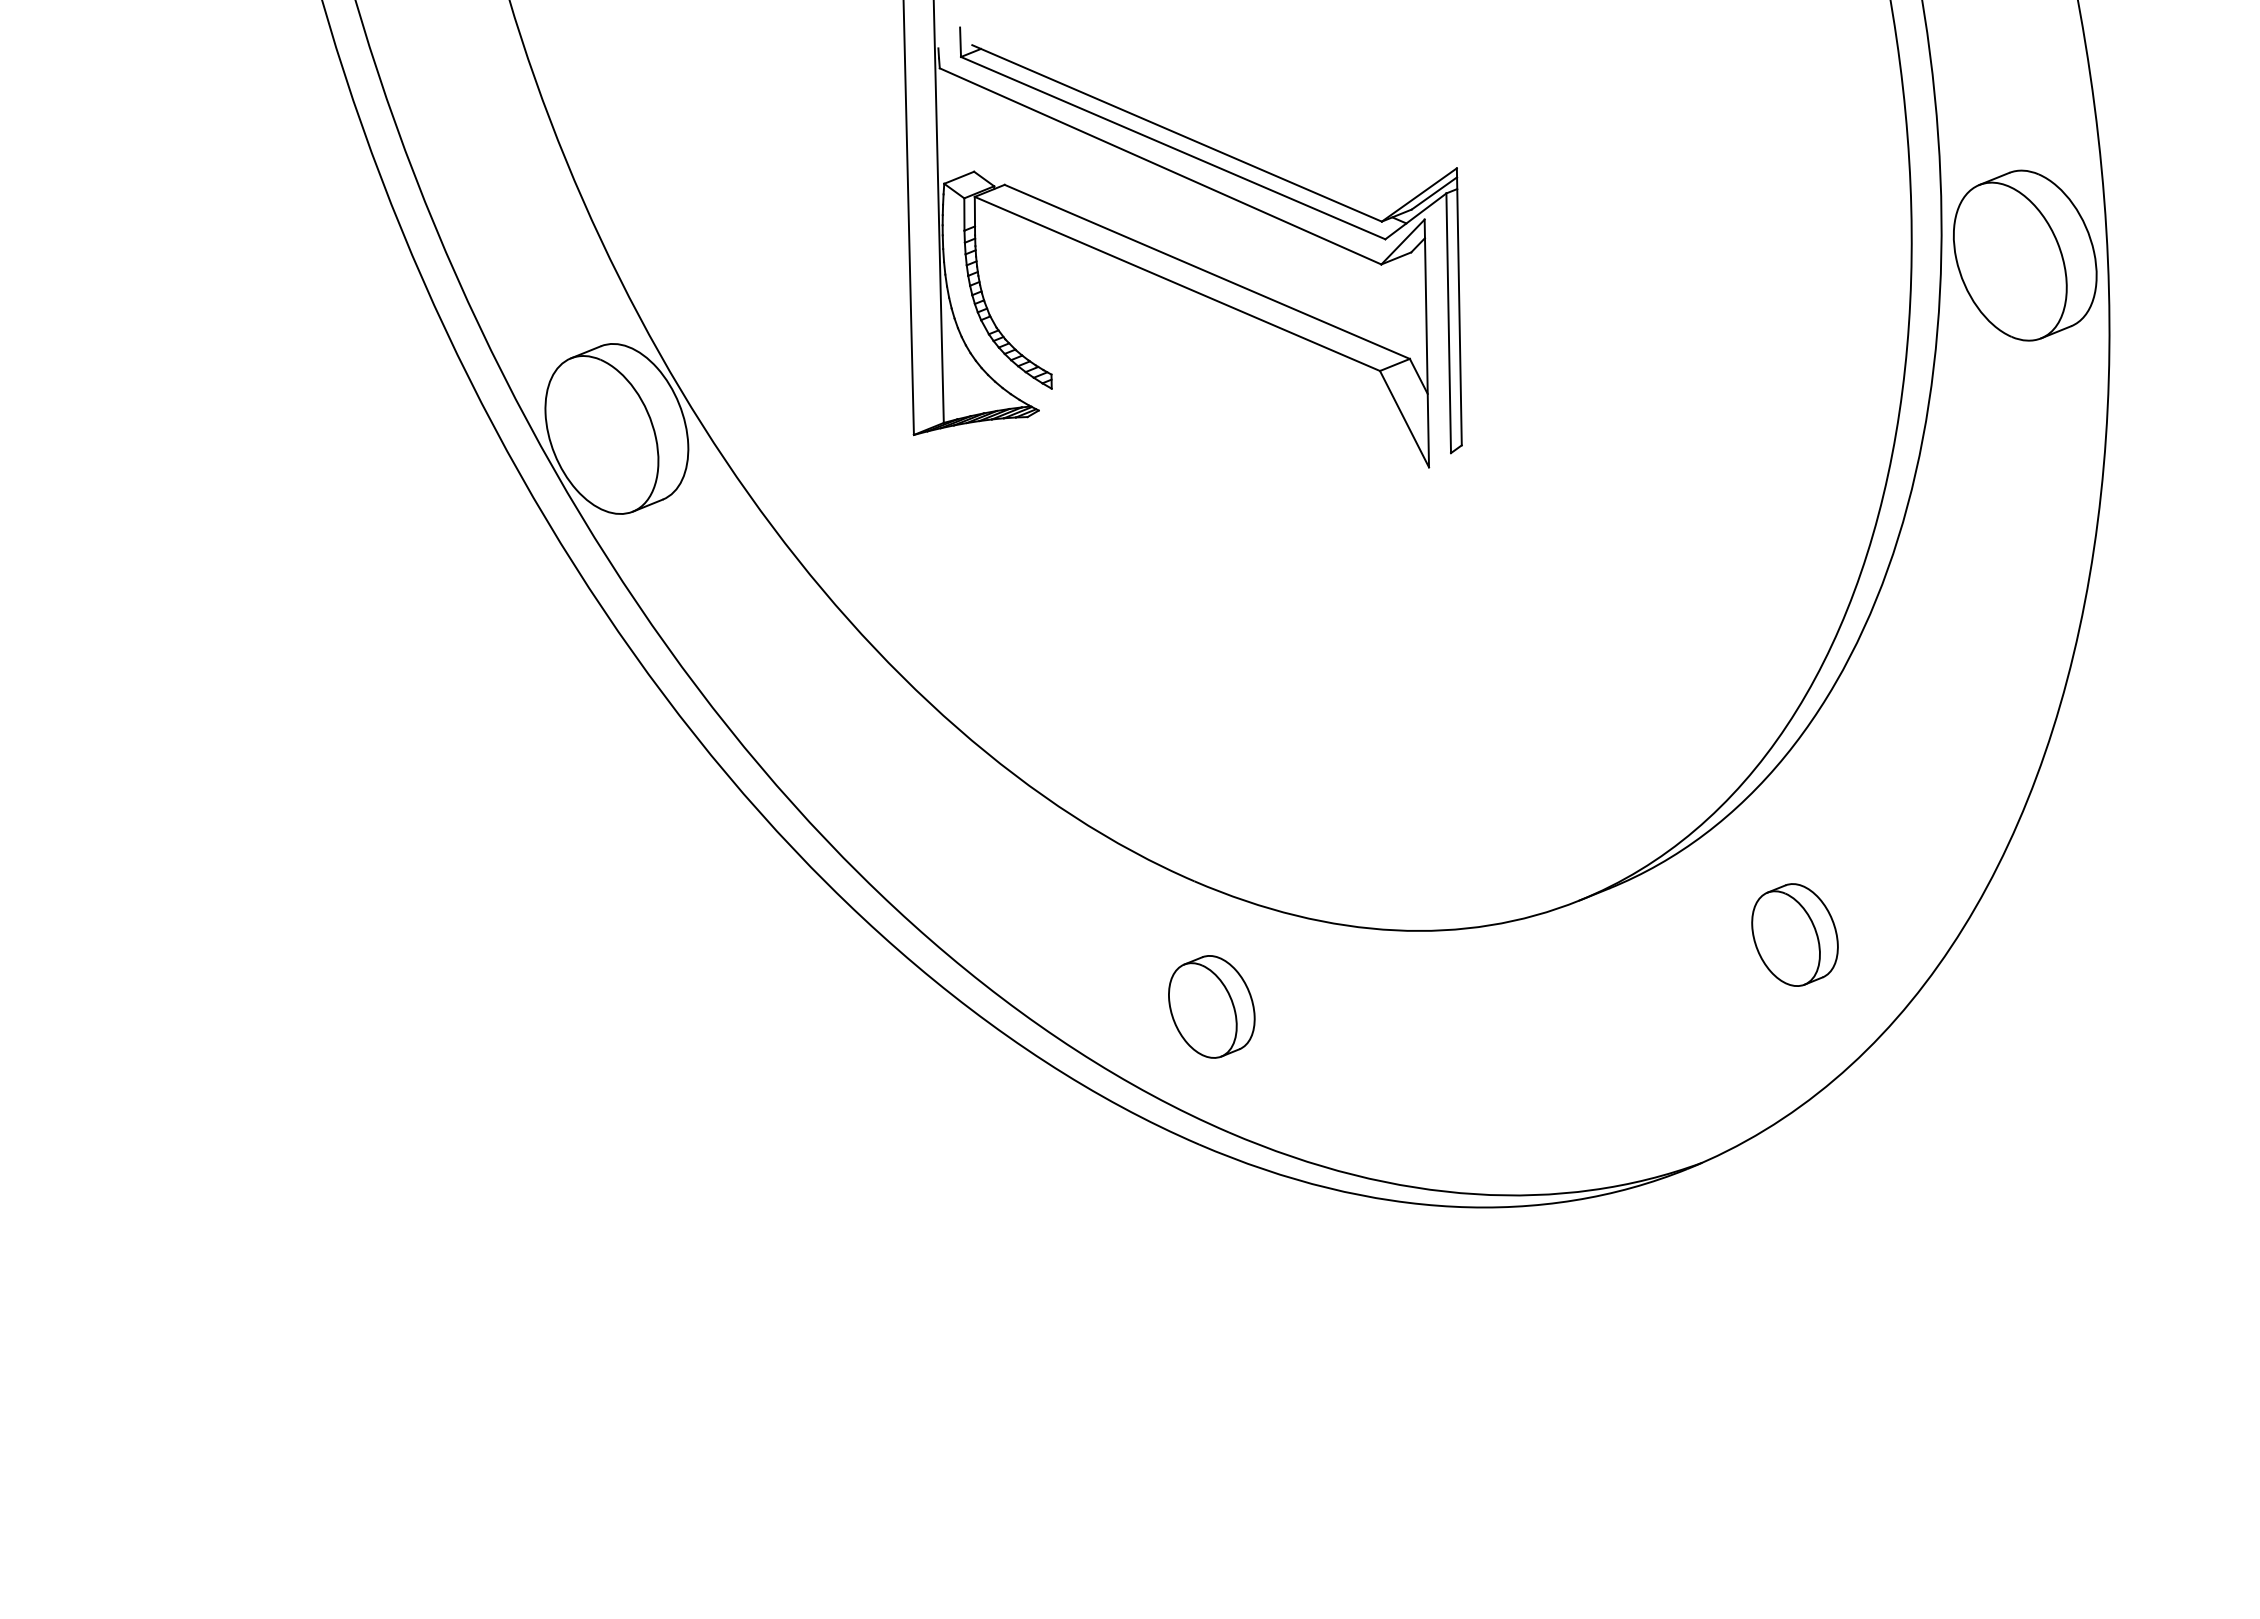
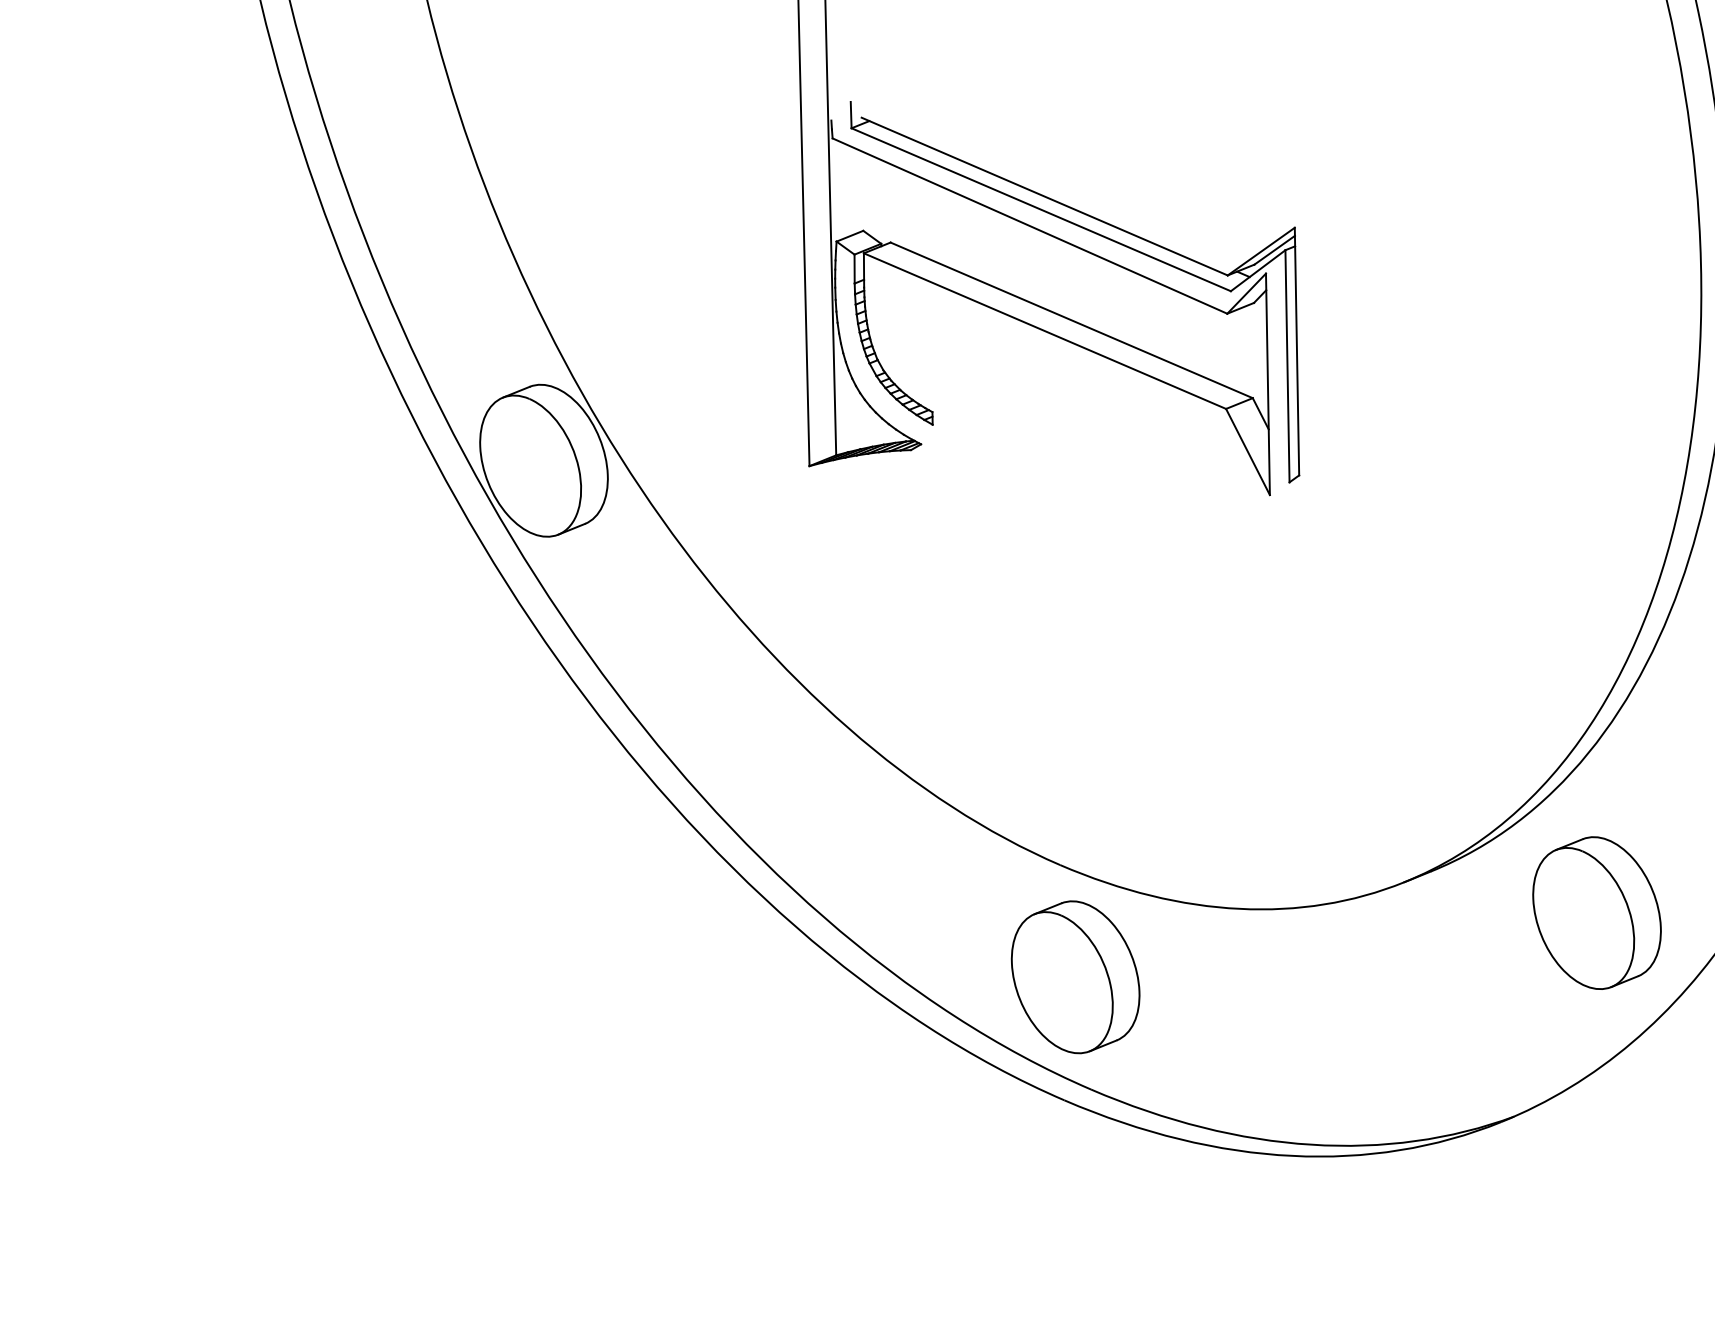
part: (1794, 934) -> (1596, 912), size x1.67
part: (1211, 1006) -> (1075, 976), size x1.67

